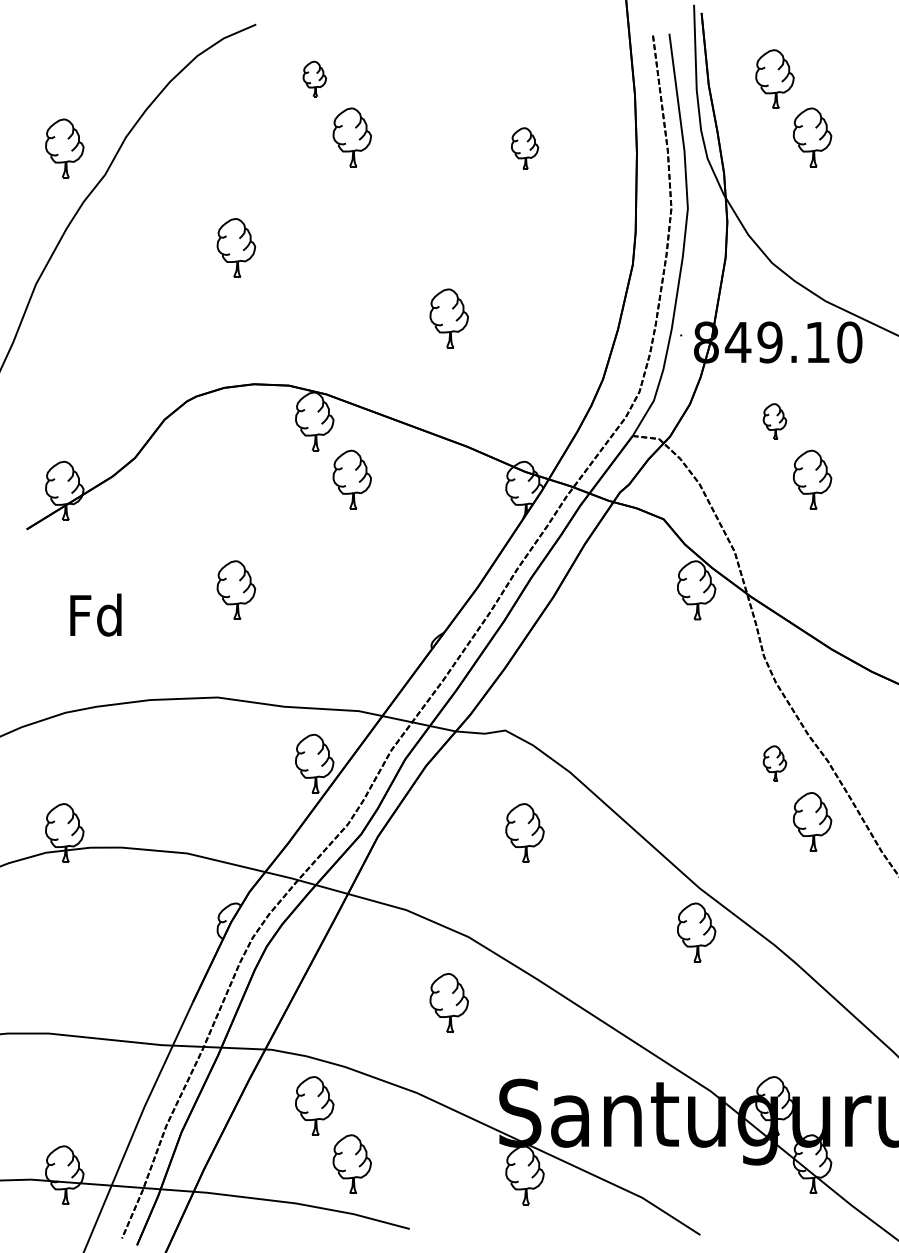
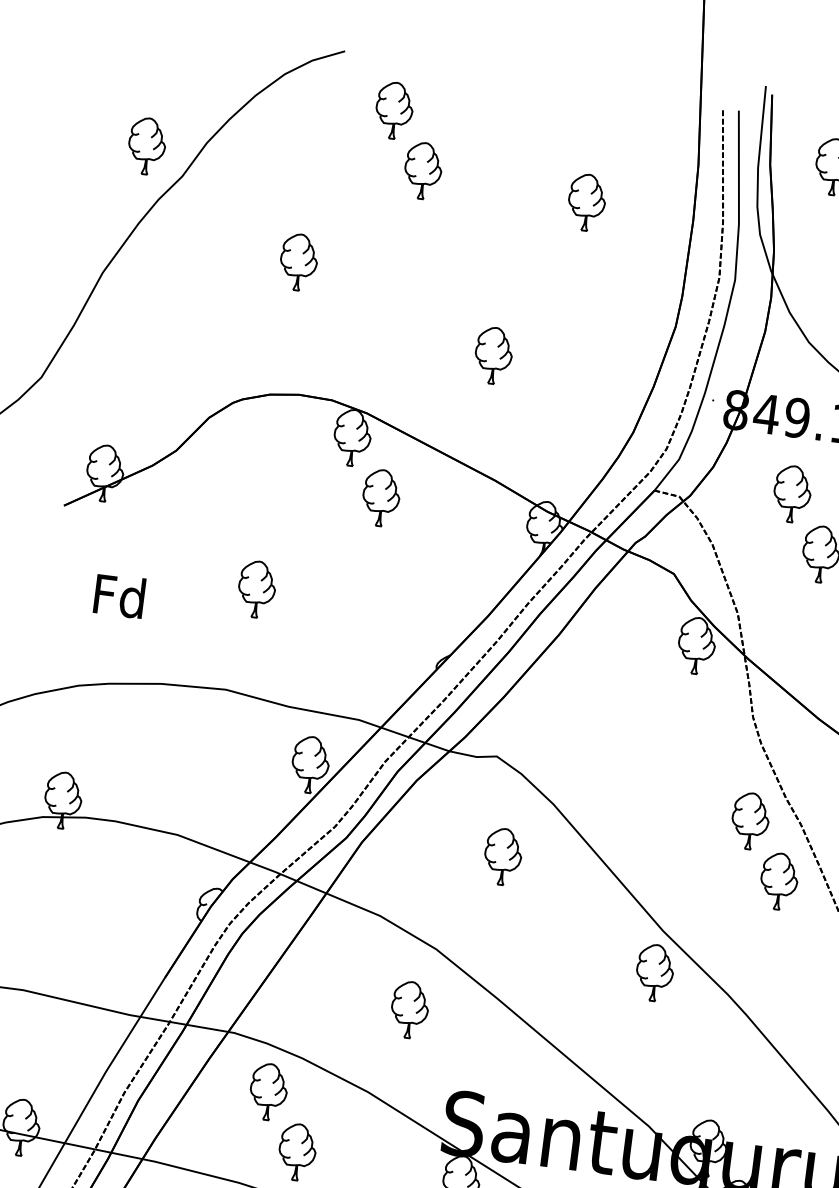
part: (314, 78) -> (394, 109), size x1.67
part: (524, 148) -> (586, 202), size x1.43
part: (774, 421) -> (791, 494), size x1.67
part: (774, 763) -> (749, 820), size x1.67

